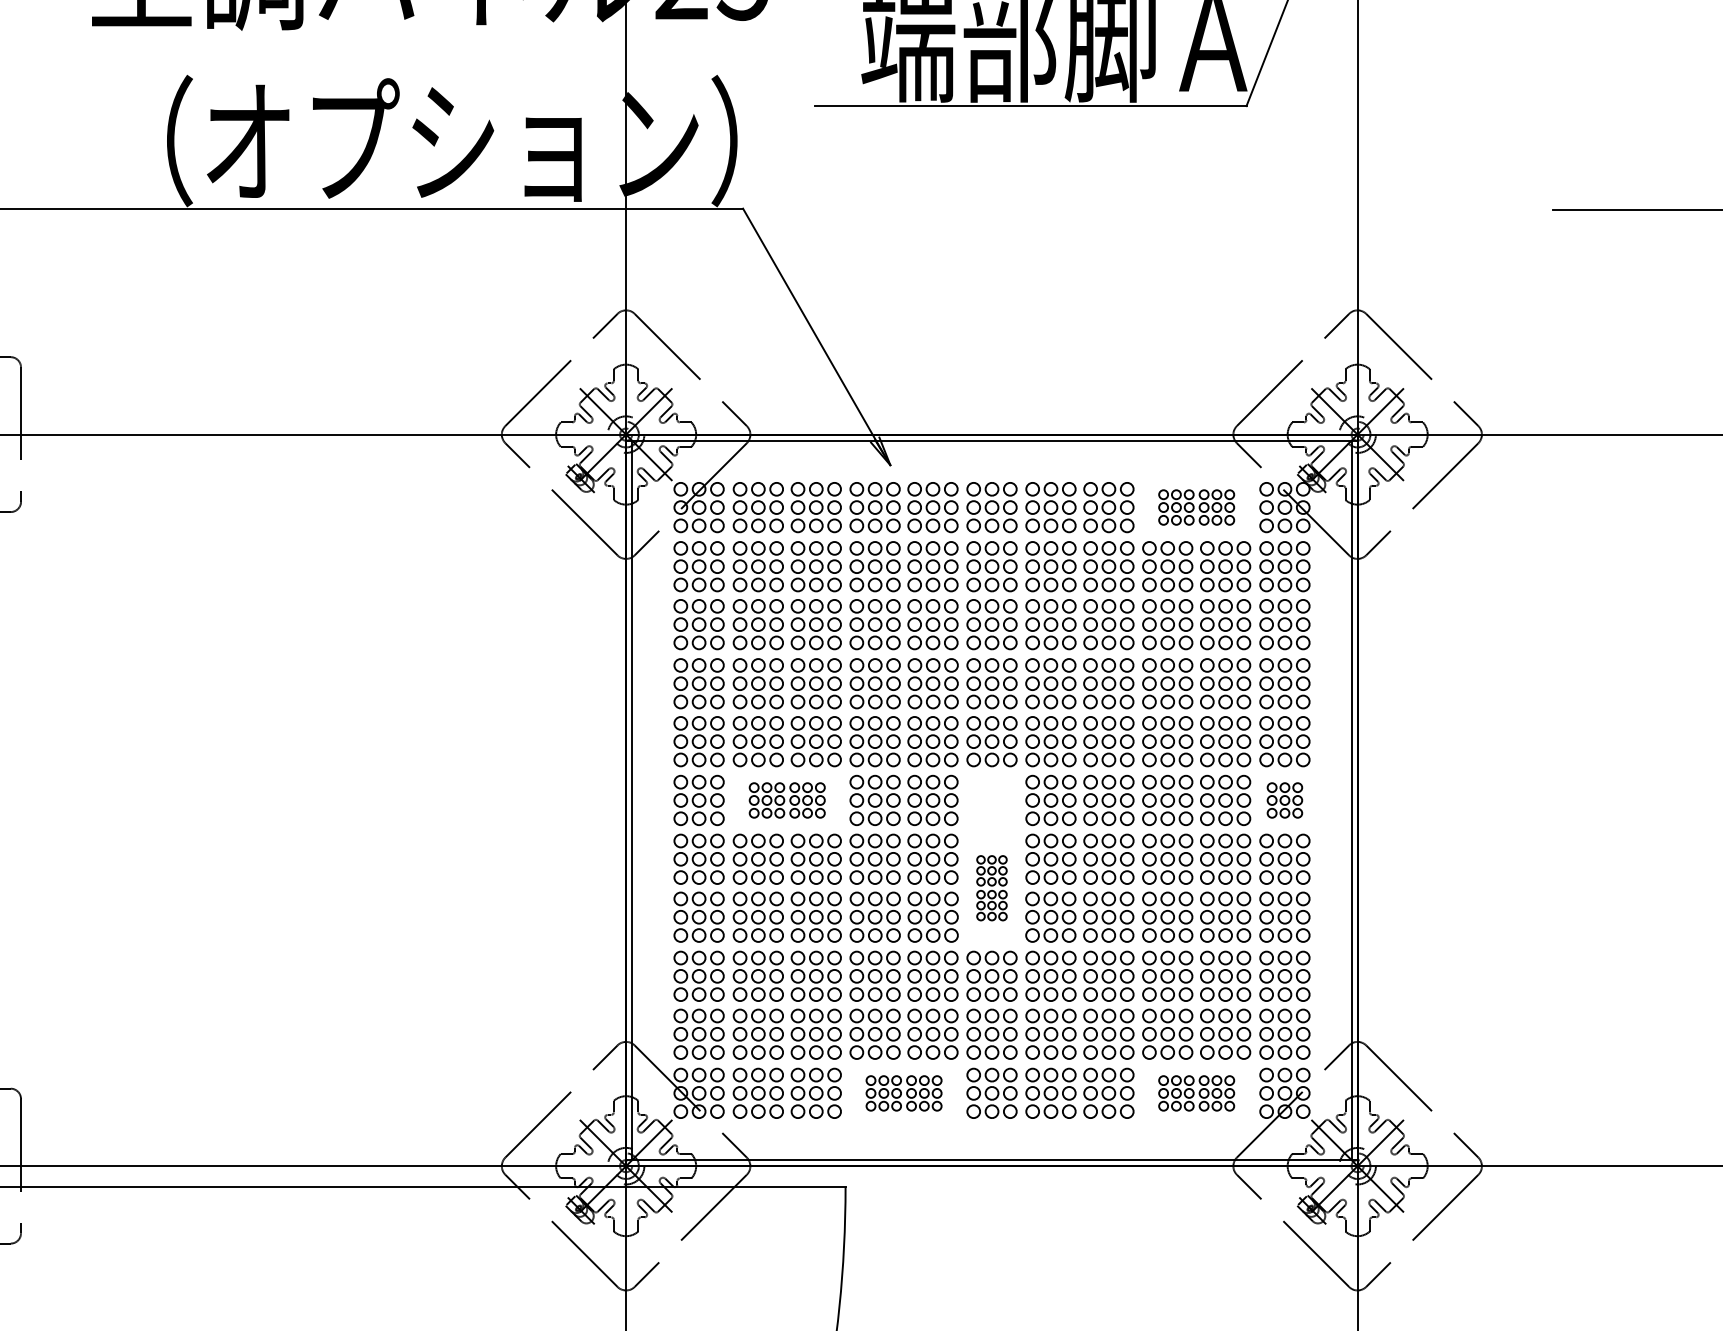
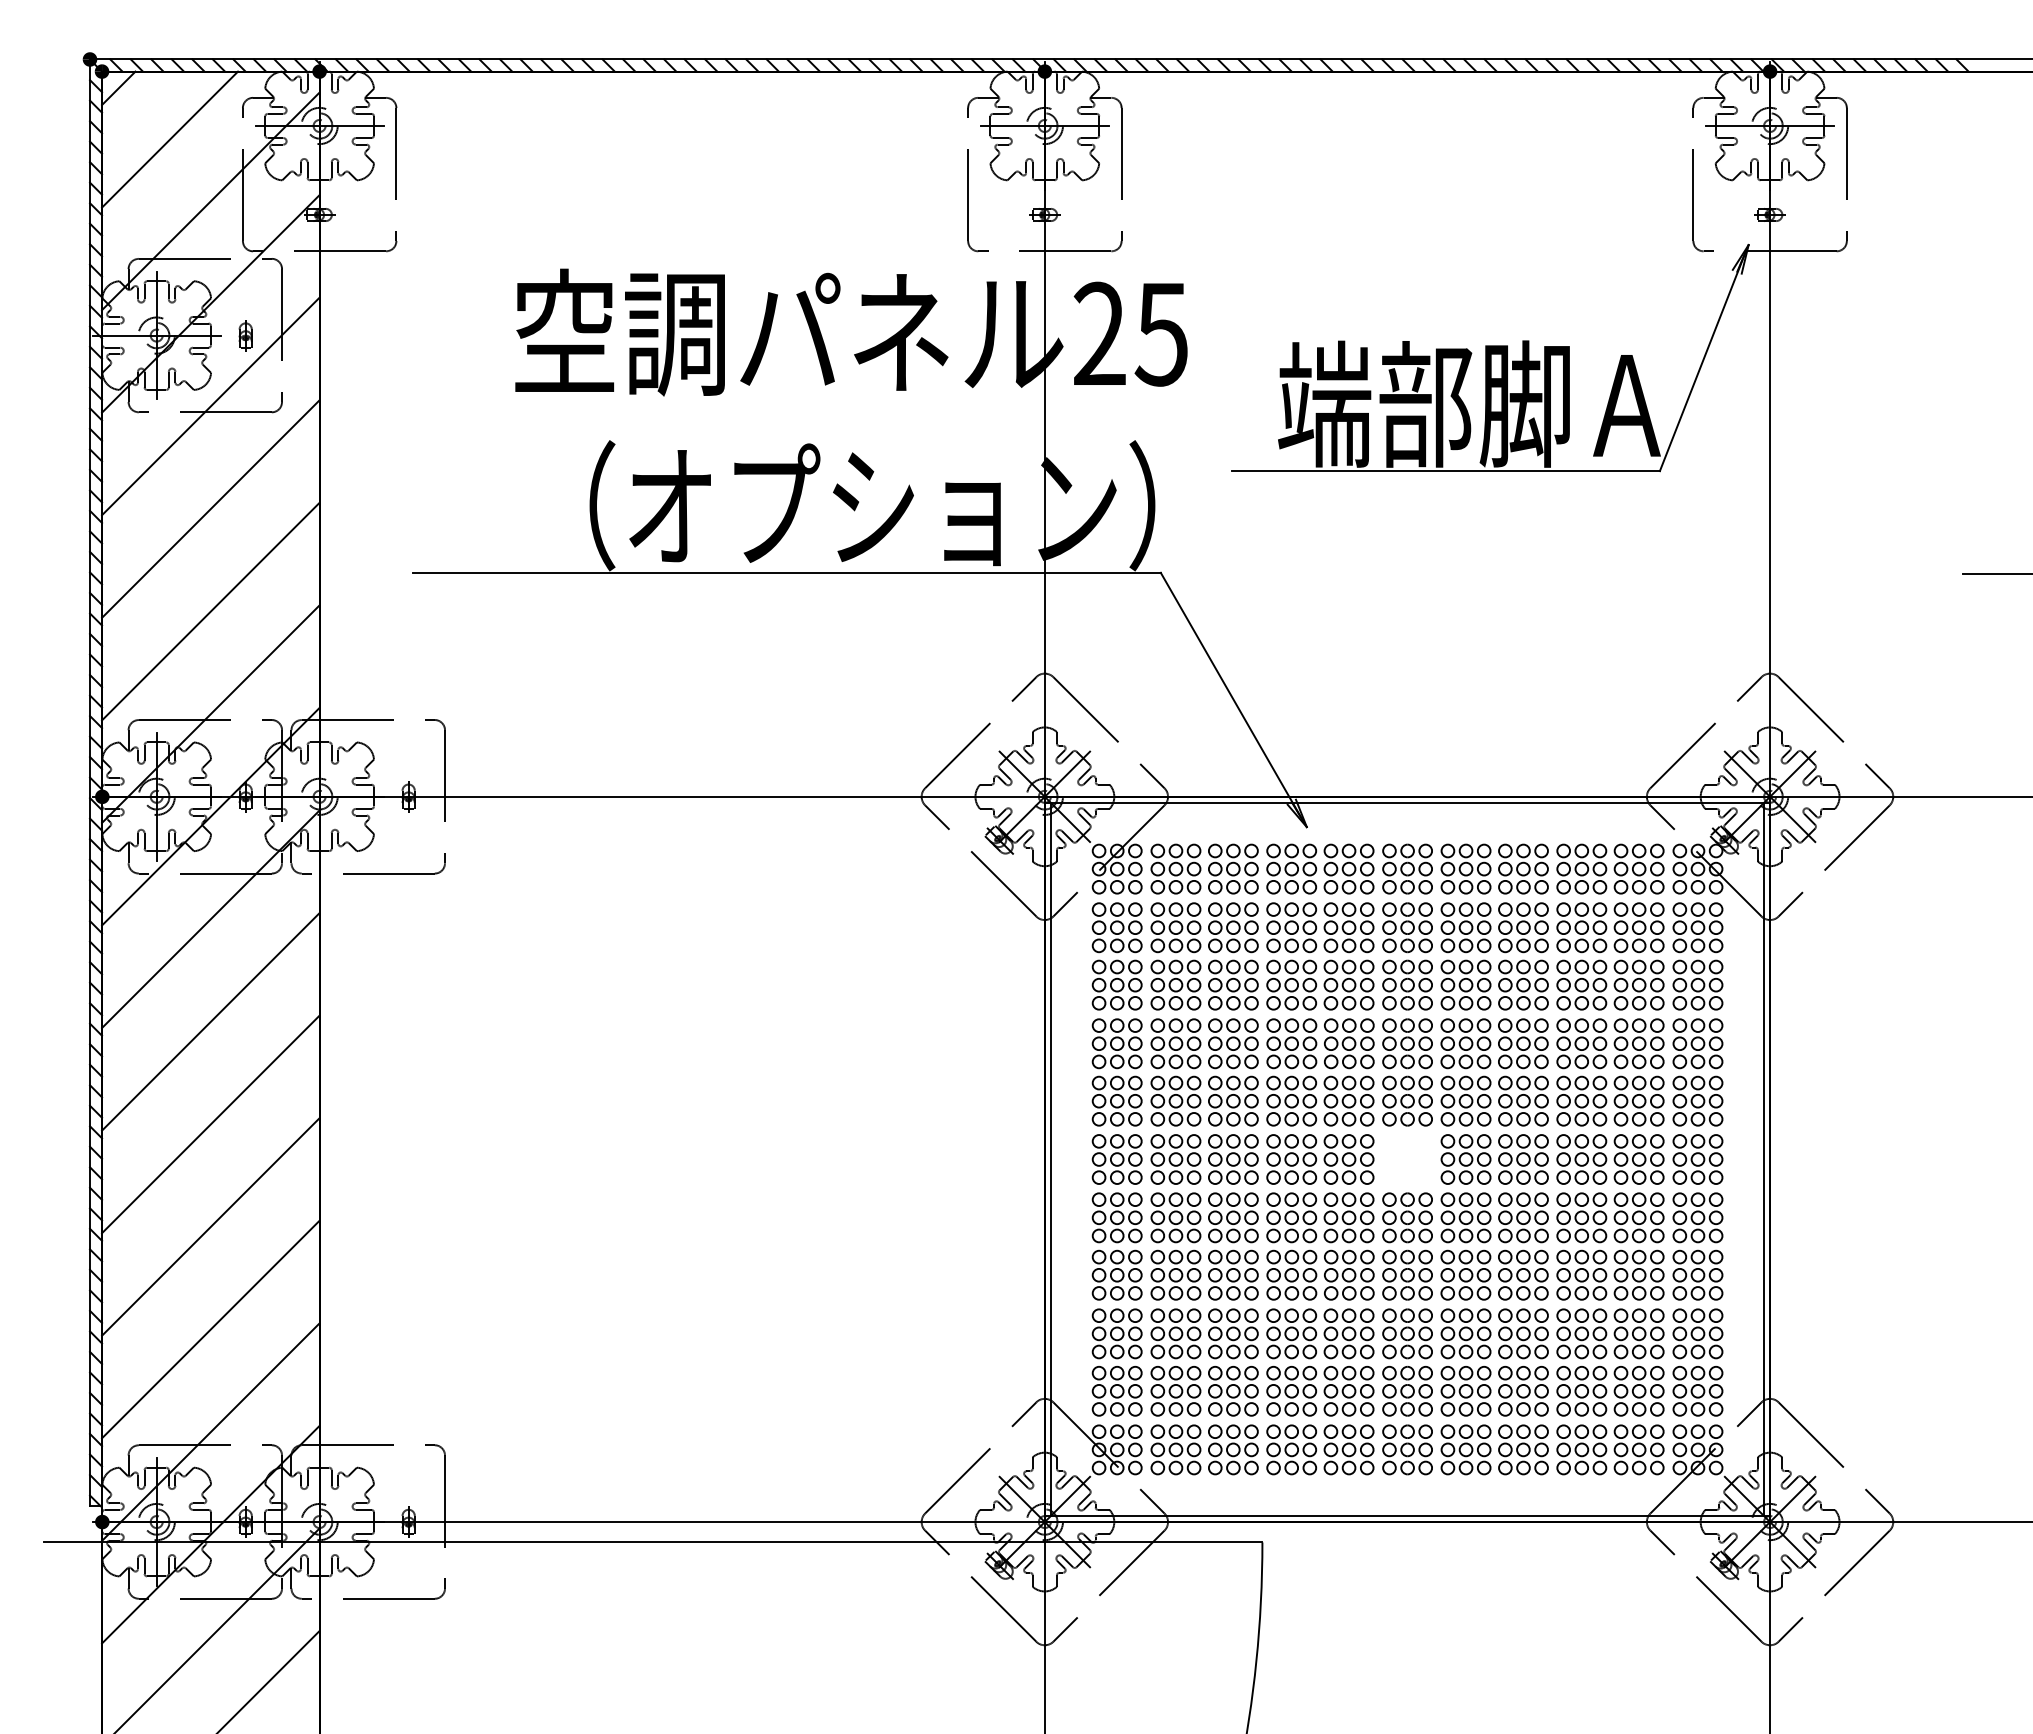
part: (1196, 506) -> (1610, 868), size x1.43
part: (787, 800) -> (1204, 1159), size x1.43
part: (1284, 800) -> (1697, 1159), size x1.43
part: (991, 888) -> (1407, 1246), size x1.67
part: (904, 1092) -> (1320, 1449), size x1.43
part: (1196, 1092) -> (1610, 1449), size x1.43

